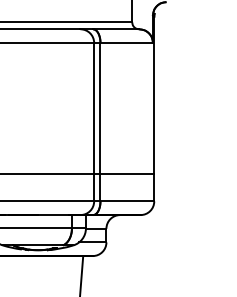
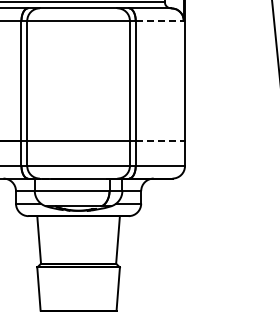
line: (127, 42) -> (160, 20), solid -> dashed
line: (127, 174) -> (160, 141), solid -> dashed

